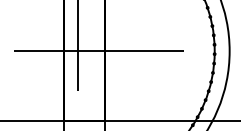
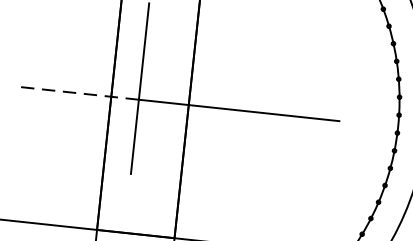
line: (45, 51) -> (76, 93), solid -> dashed

